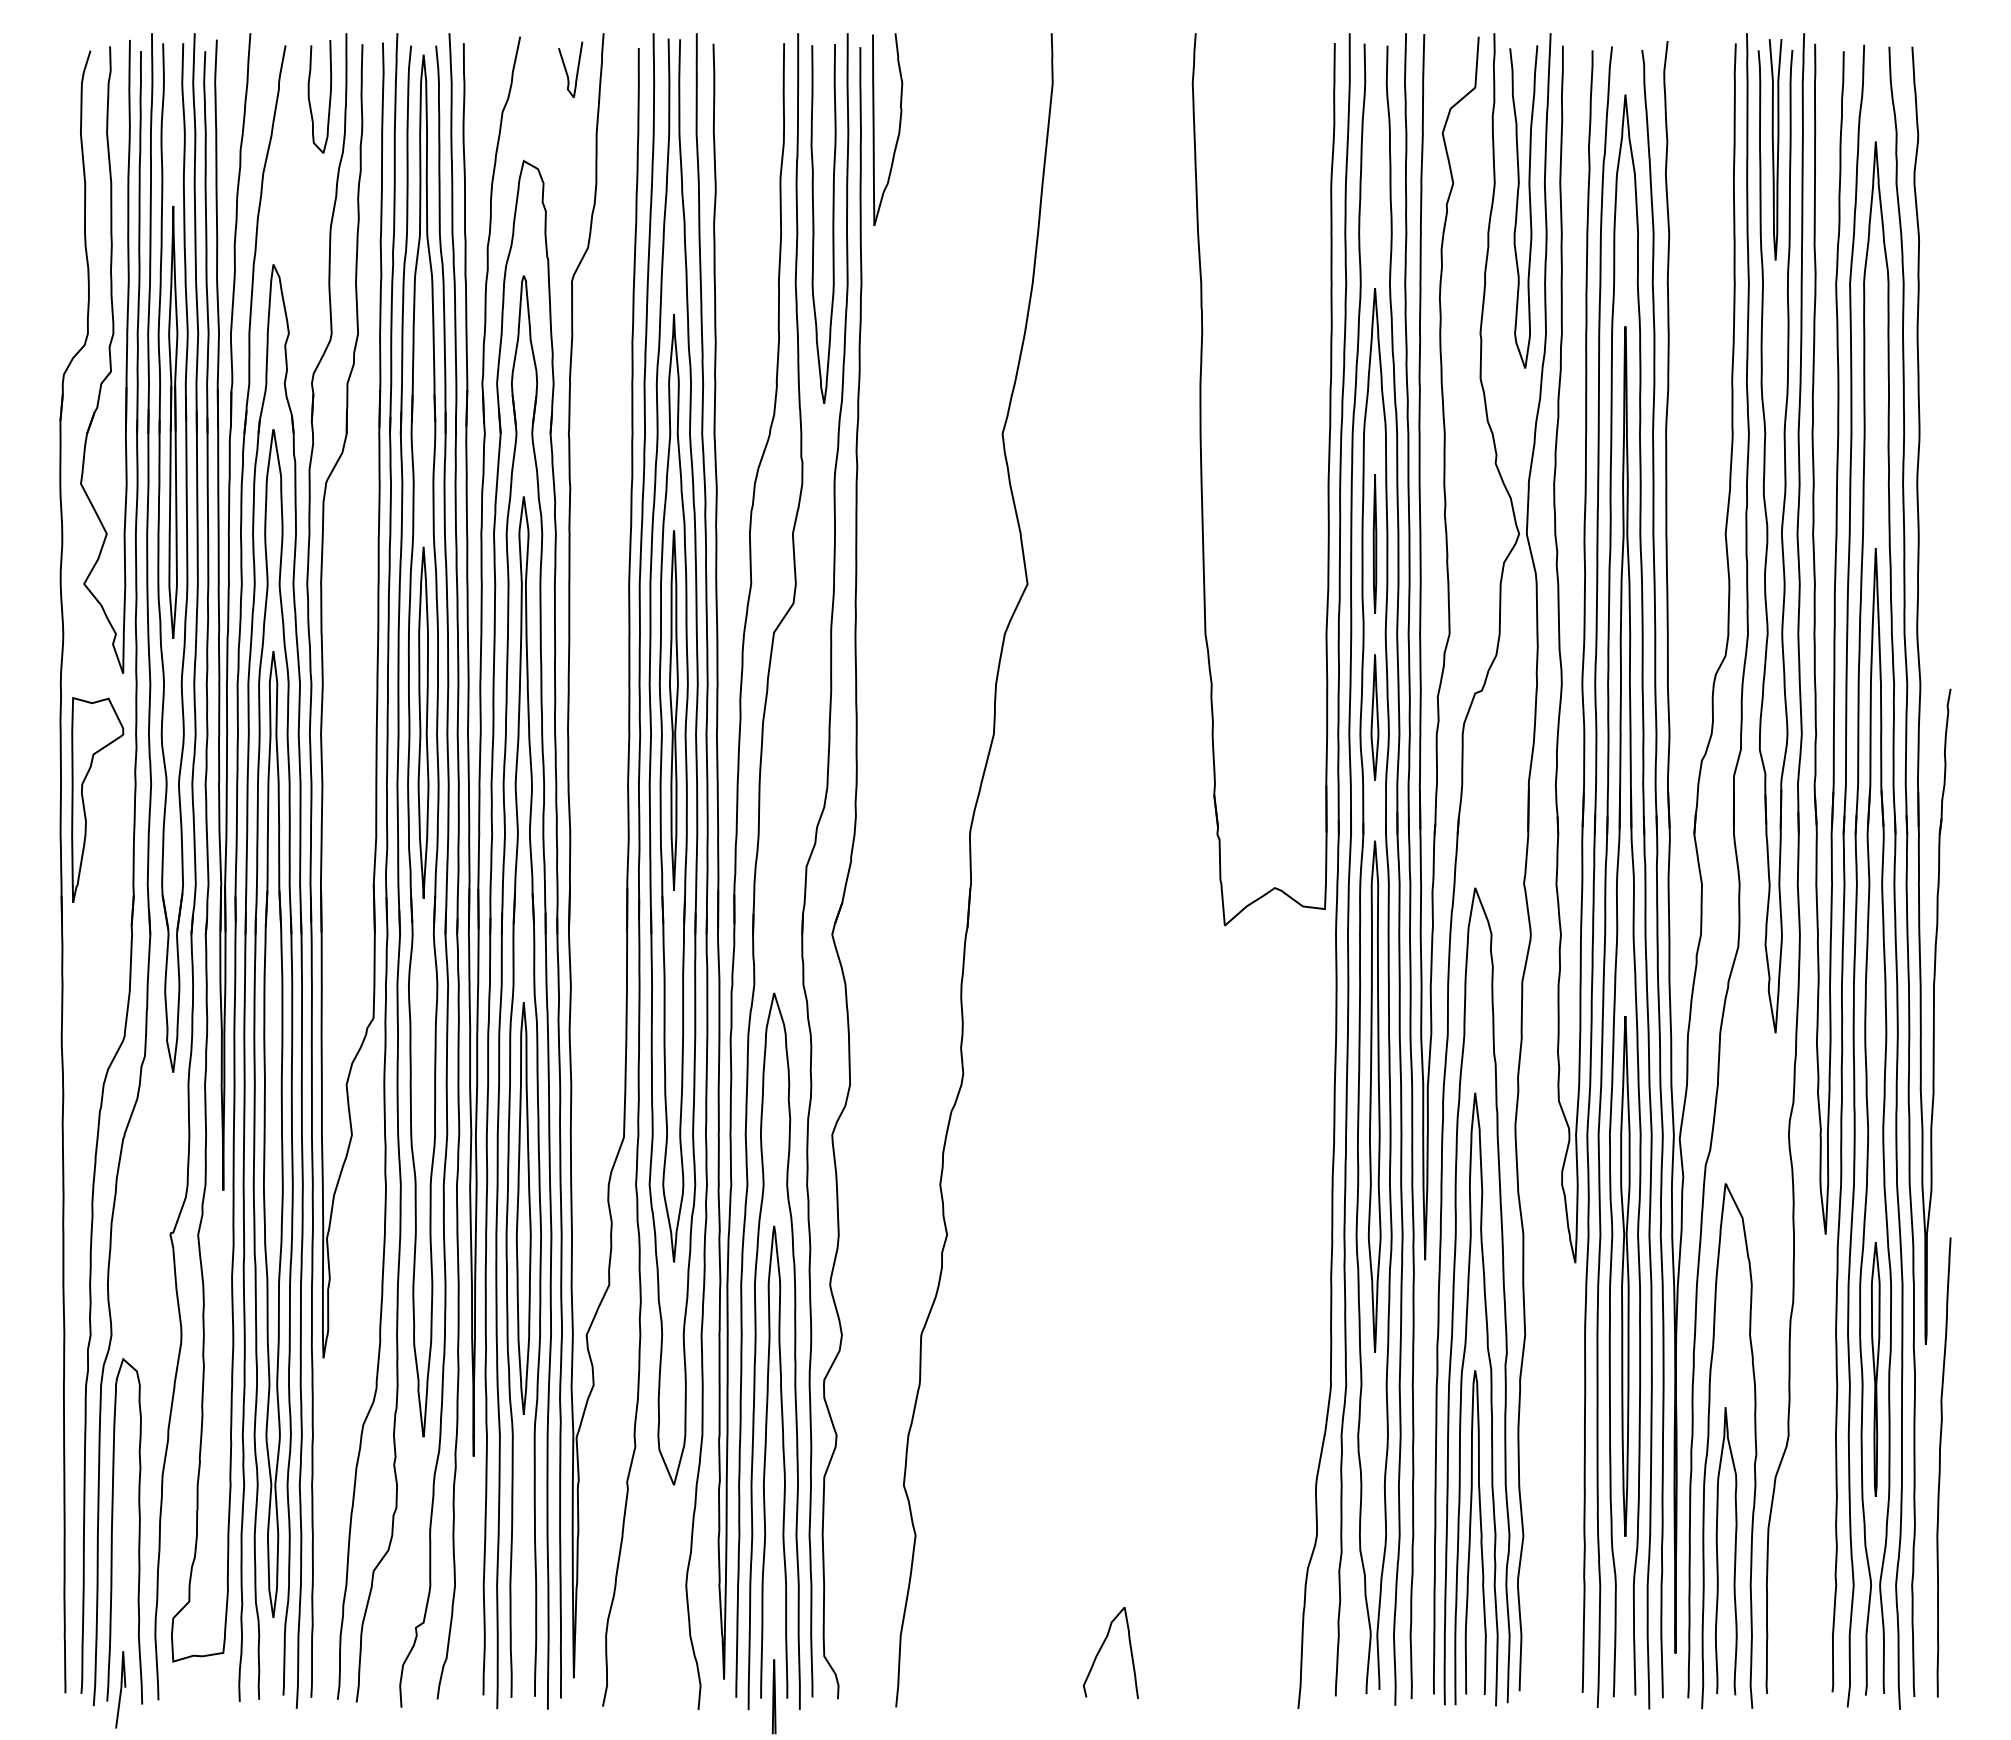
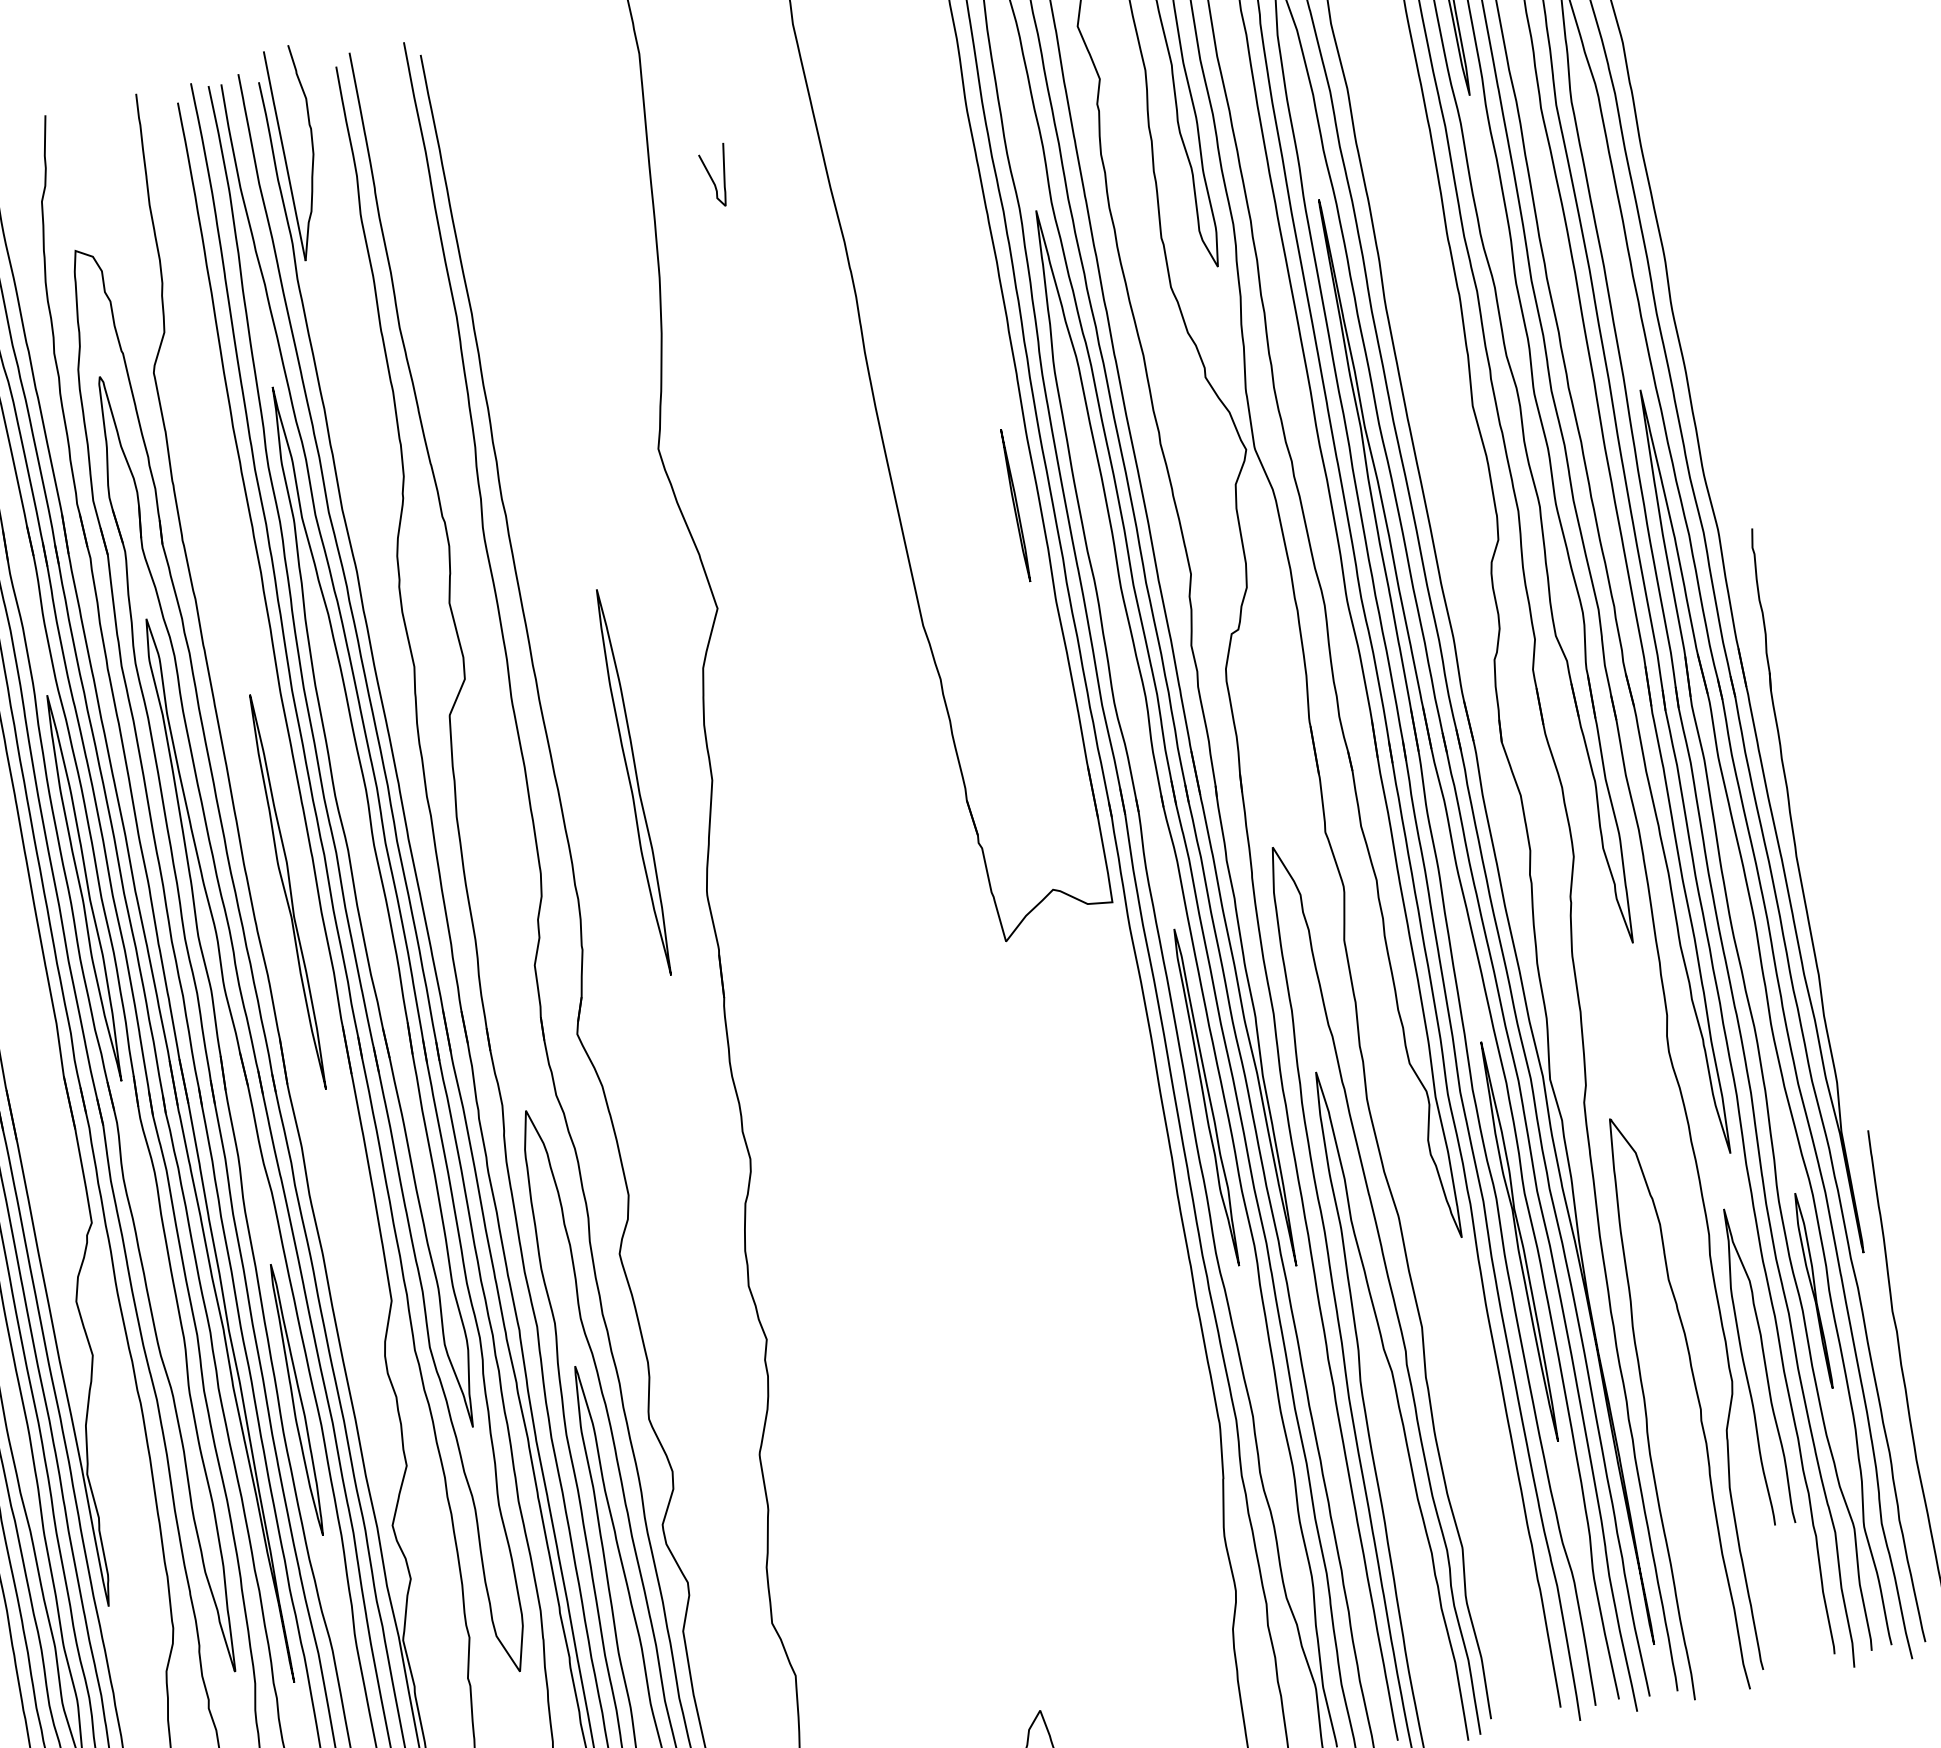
curve: (567, 71) -> (713, 178), moved
part: (898, 129) -> (311, 150), moved
curve: (814, 223) -> (407, 258), removed
part: (1374, 543) -> (1014, 505), moved
part: (673, 710) -> (287, 892), moved
part: (1374, 717) -> (1126, 681), removed
part: (924, 722) -> (633, 782), added
part: (1374, 1096) -> (1206, 1097), size x0.6
part: (523, 1208) -> (296, 1400), size x0.6
part: (1625, 1276) -> (1519, 1241), size x0.7
part: (1875, 1369) -> (1813, 1291), size x0.7
curve: (1470, 1532) -> (1403, 1555), removed
curve: (1734, 1551) -> (1764, 1365), moved

